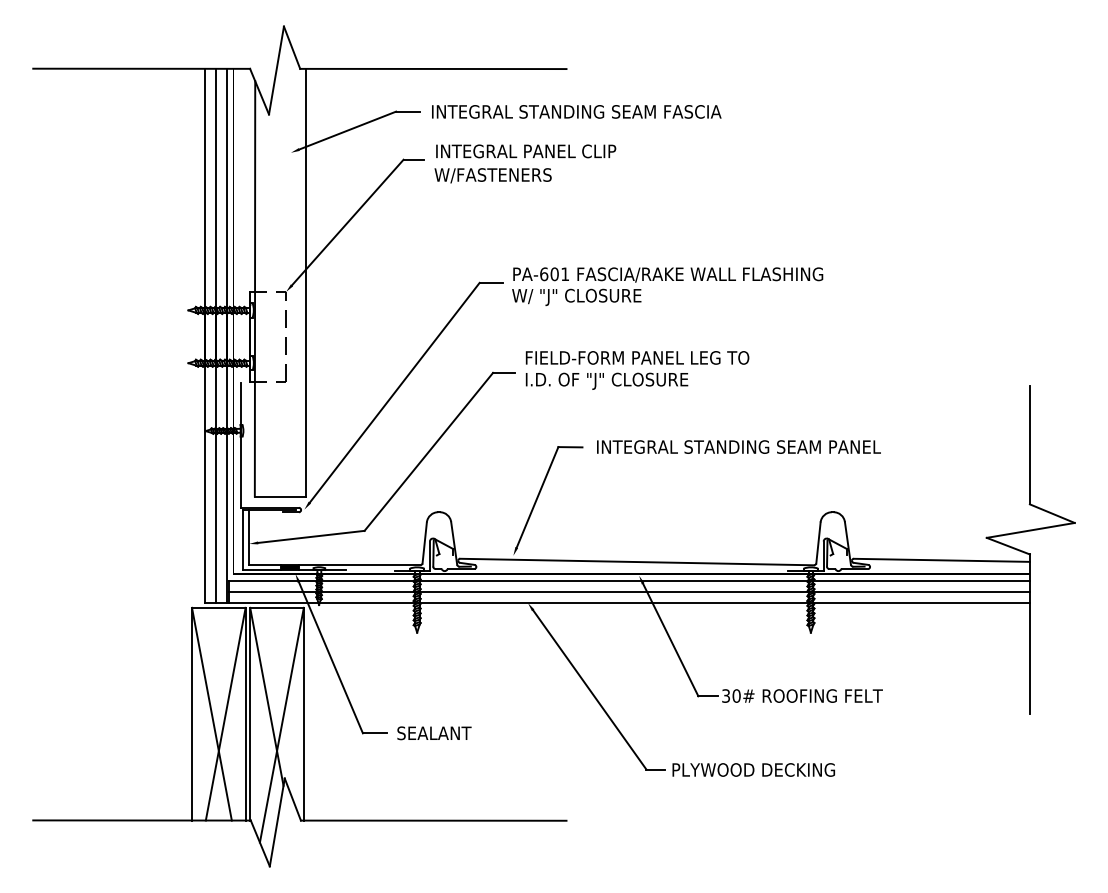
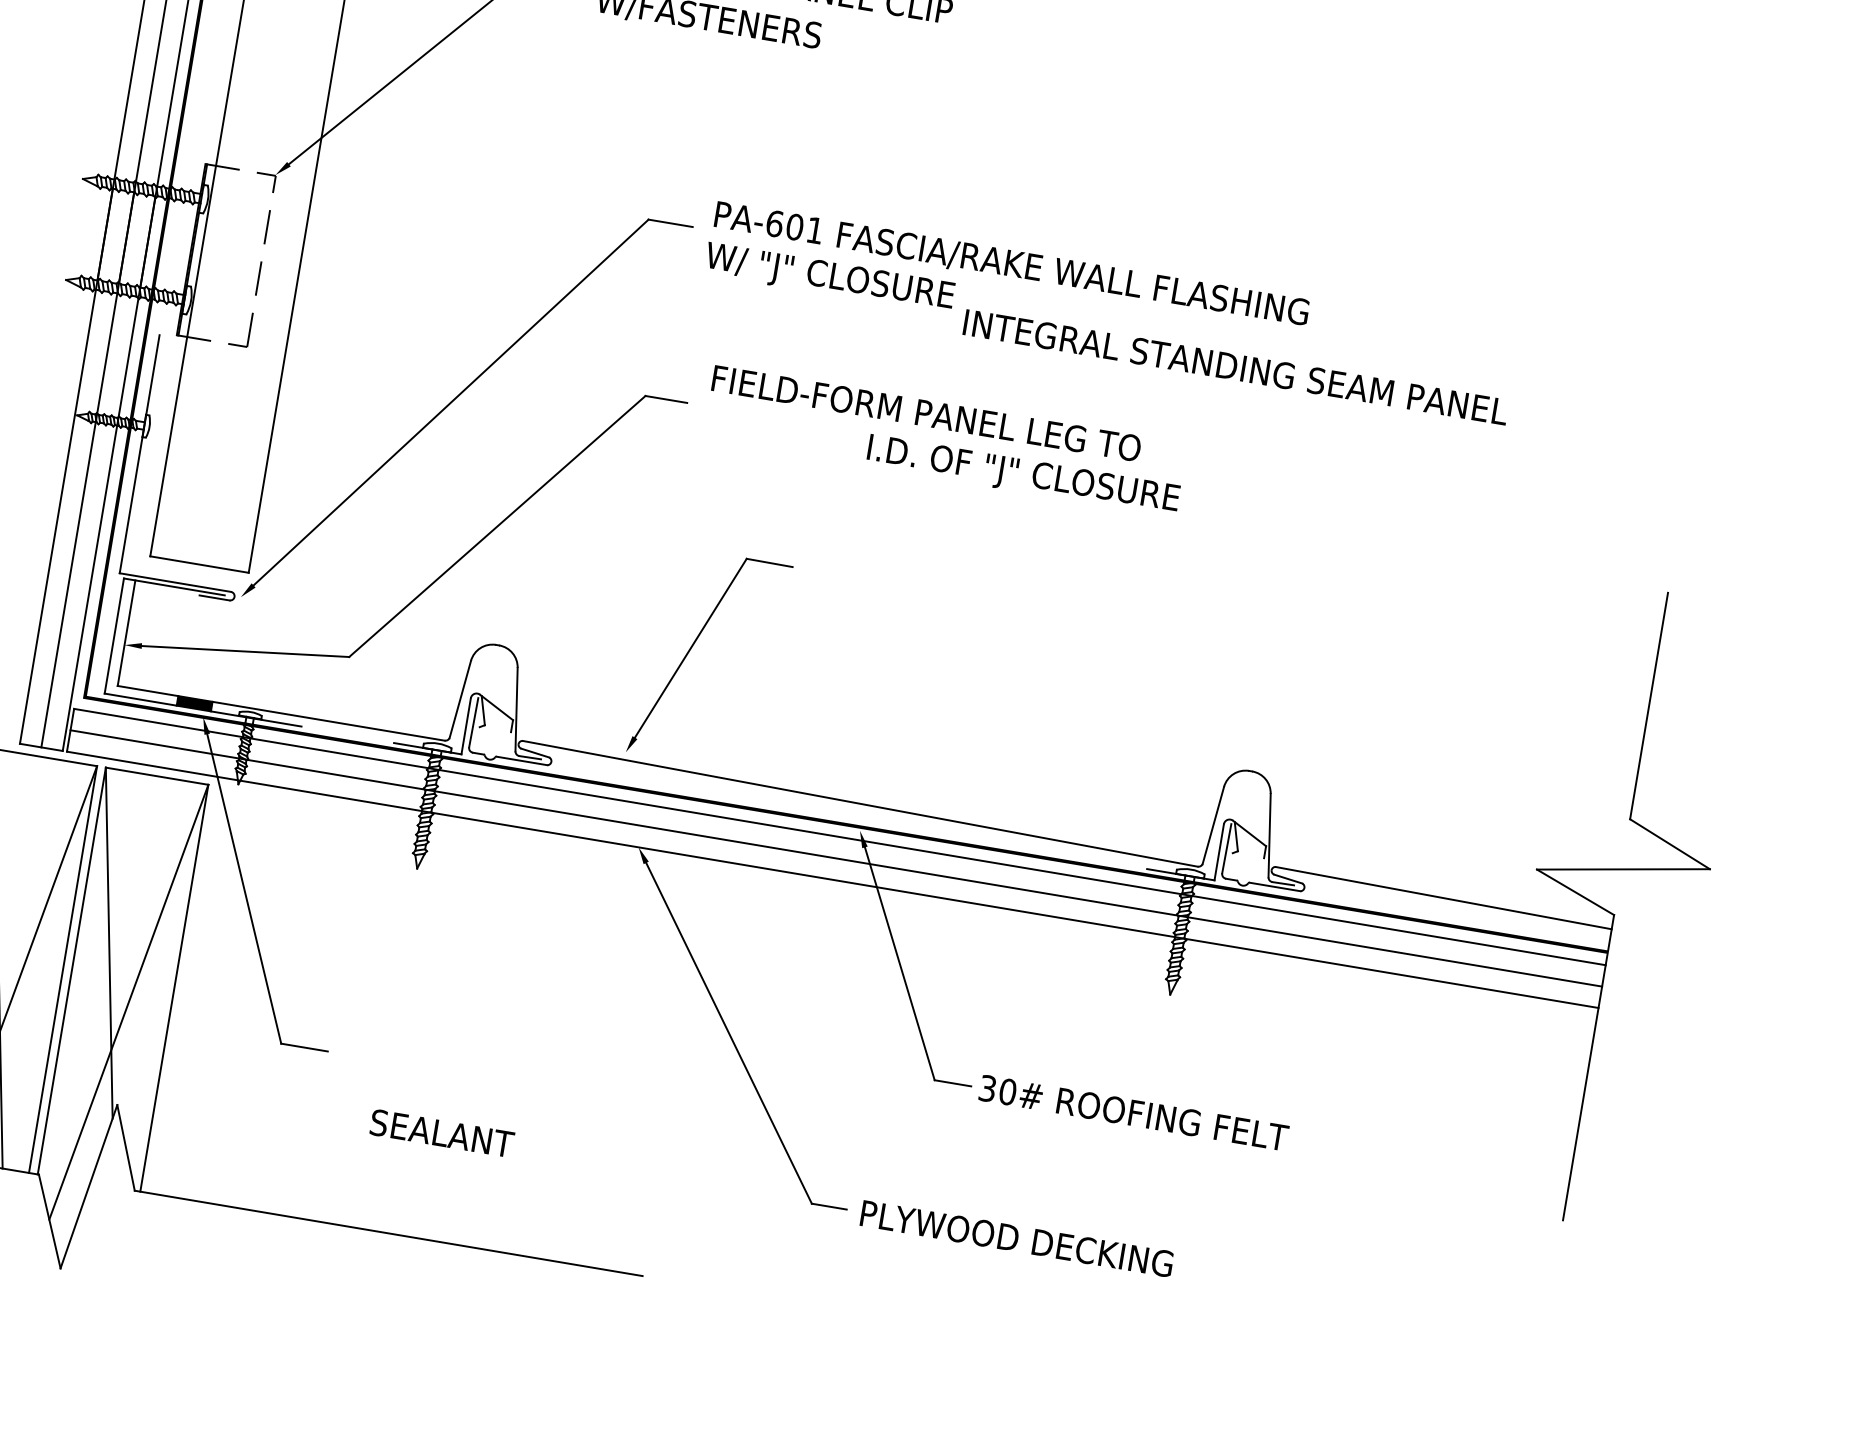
text: (606, 380) -> (1022, 474), moved
text: (738, 446) -> (1235, 366), moved
text: (434, 733) -> (442, 1133), moved

